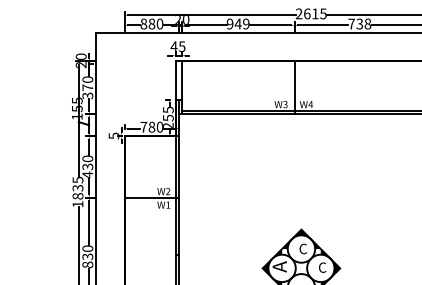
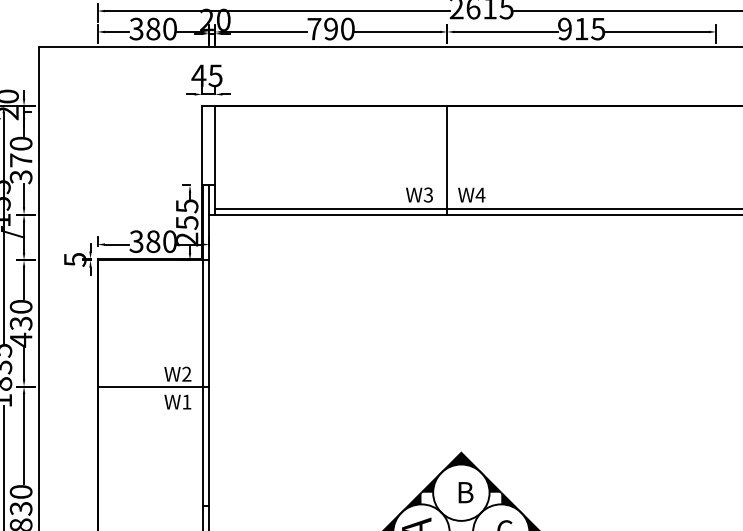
text: (143, 23) -> (135, 27), 880 -> 380
text: (237, 23) -> (329, 27), 949 -> 790
text: (359, 23) -> (580, 27), 738 -> 915
text: (143, 126) -> (135, 240), 780 -> 380
text: (303, 248) -> (465, 491), C -> B

